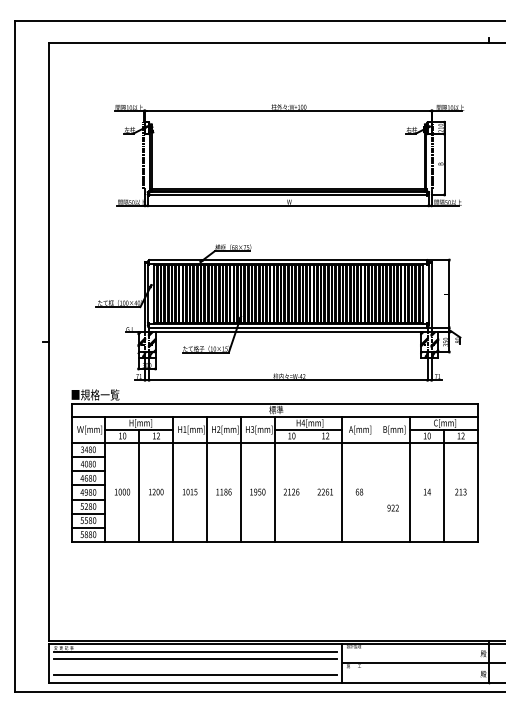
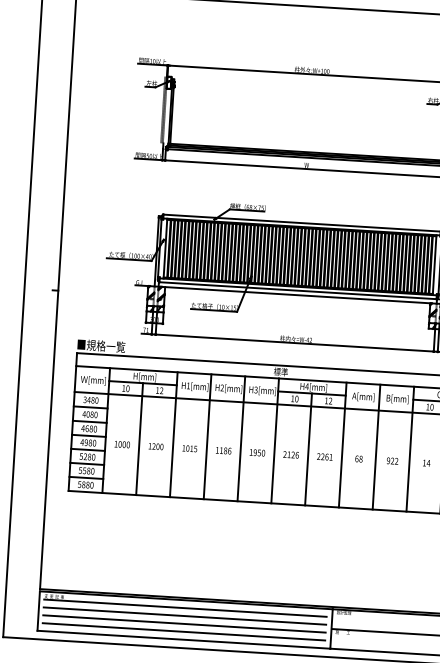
line: (376, 478) -> (376, 446), added
line: (308, 485) -> (308, 449), added
text: (392, 507) -> (391, 460), moved
line: (194, 667) -> (183, 624), added

